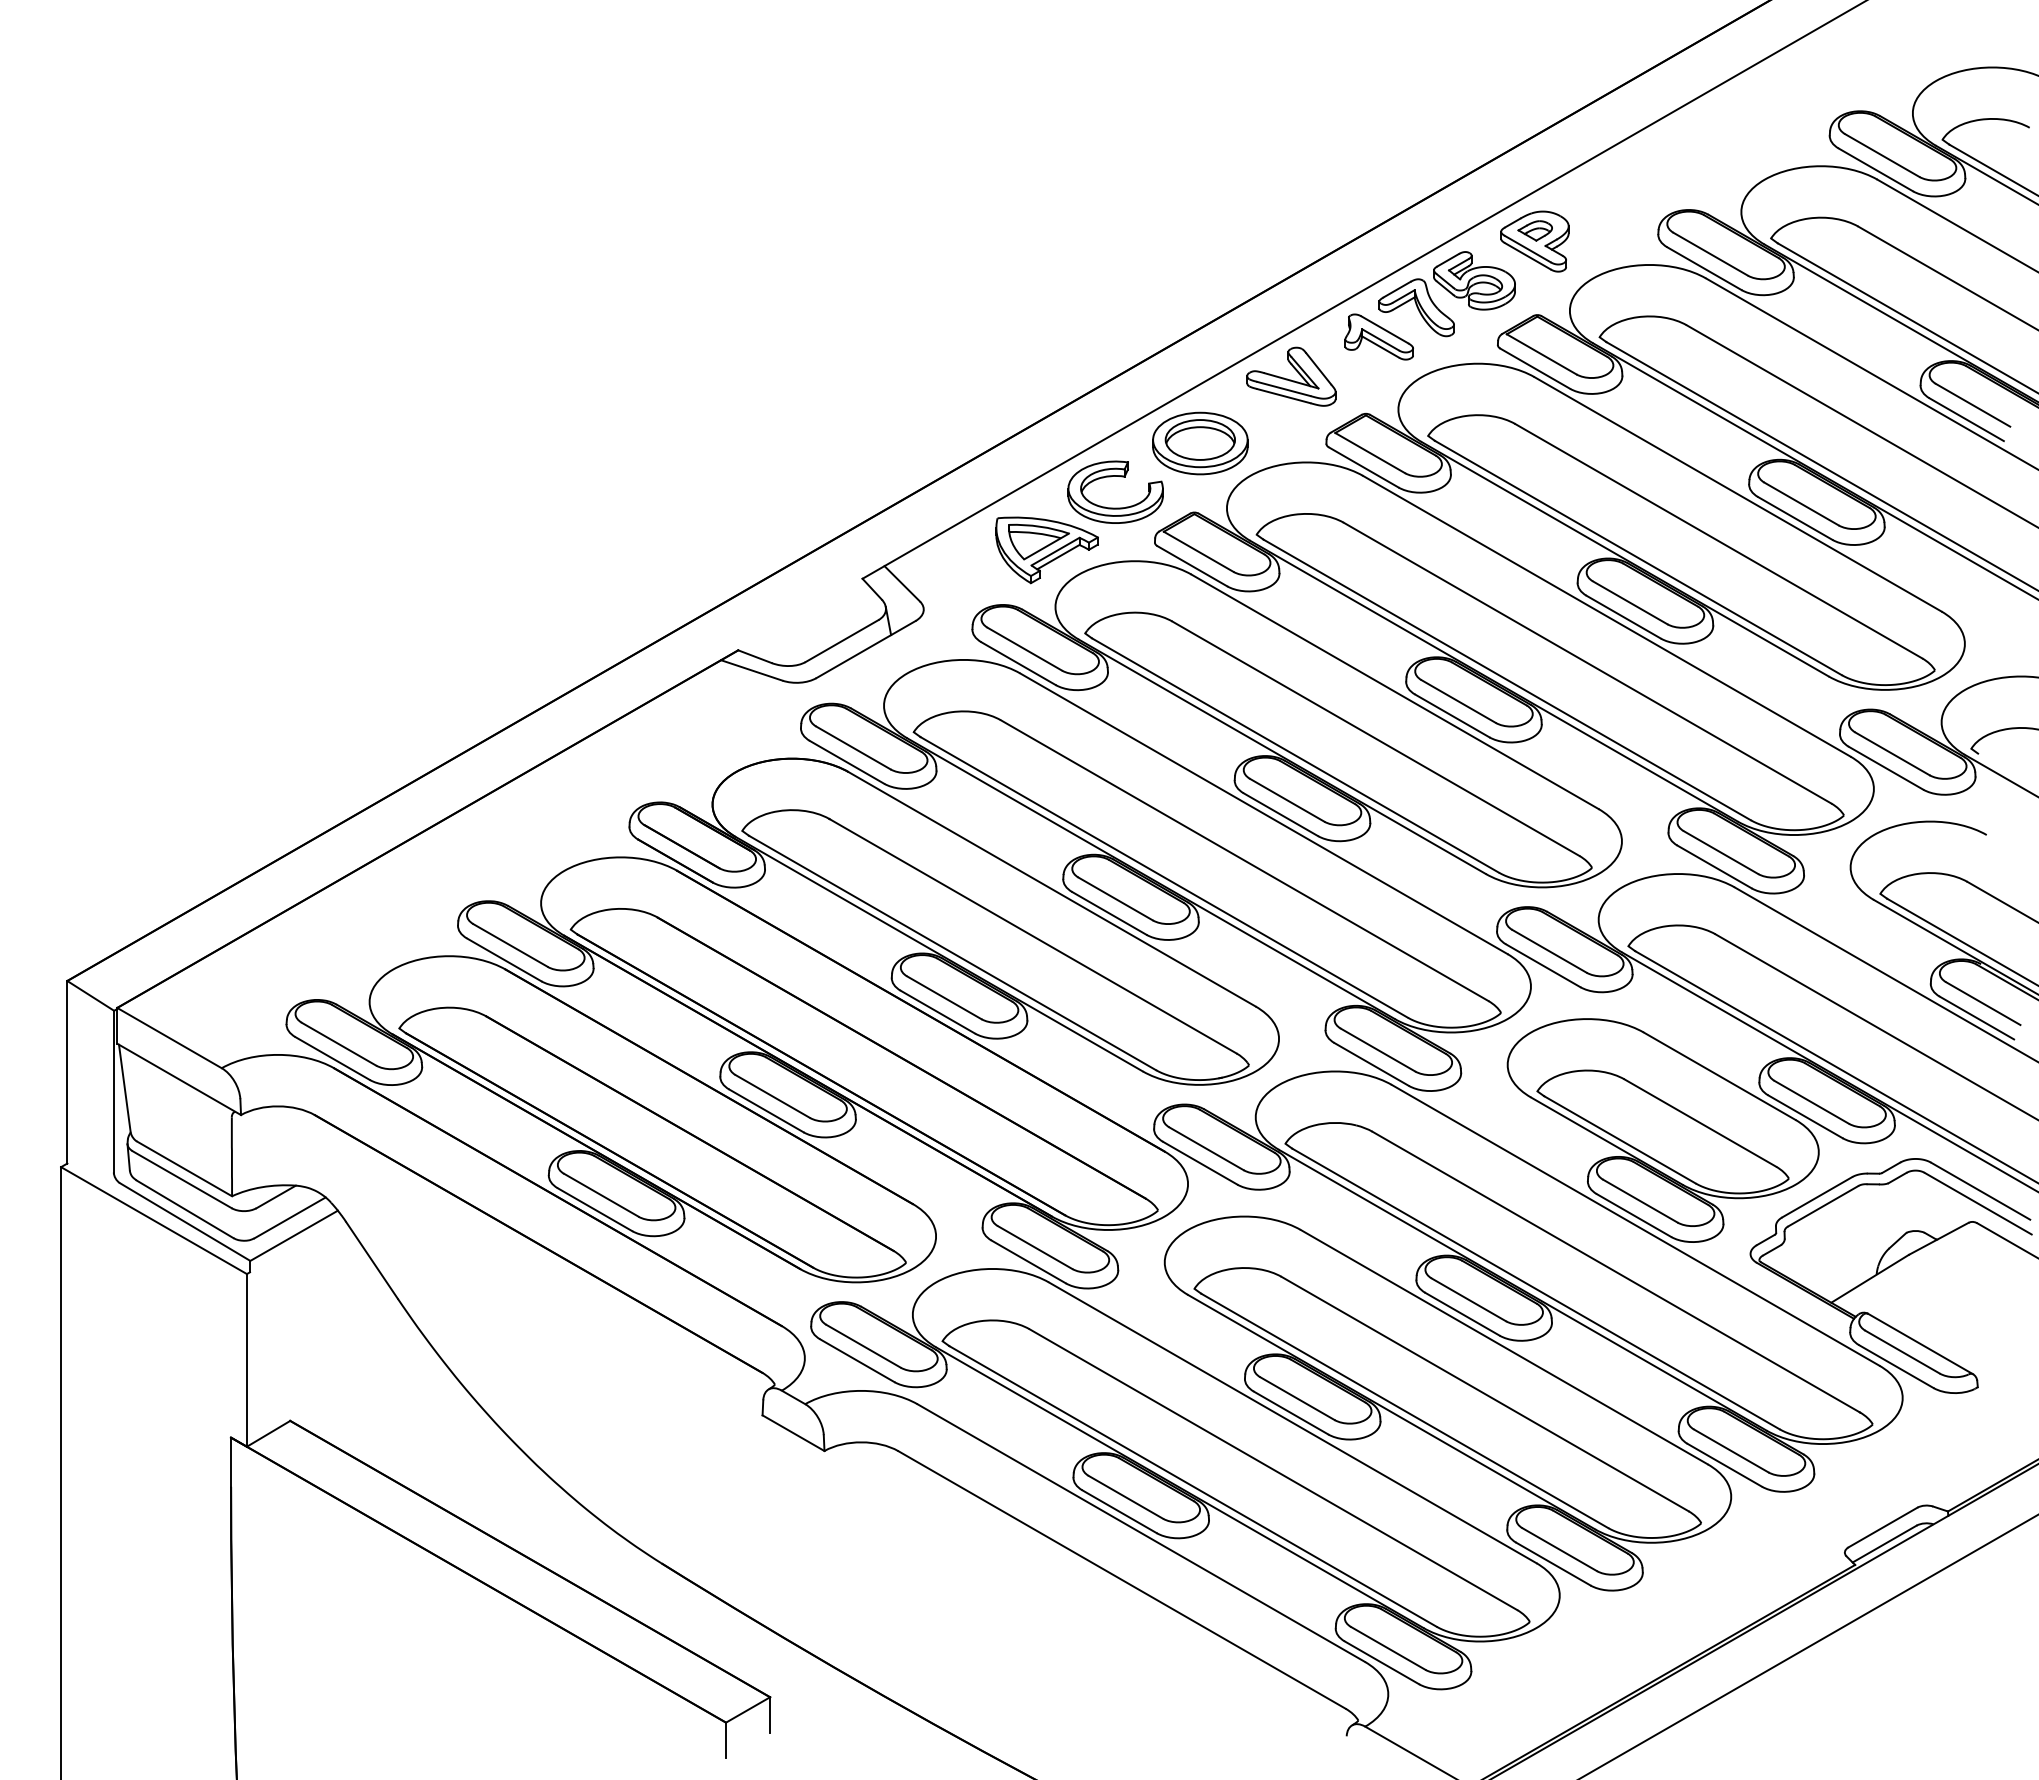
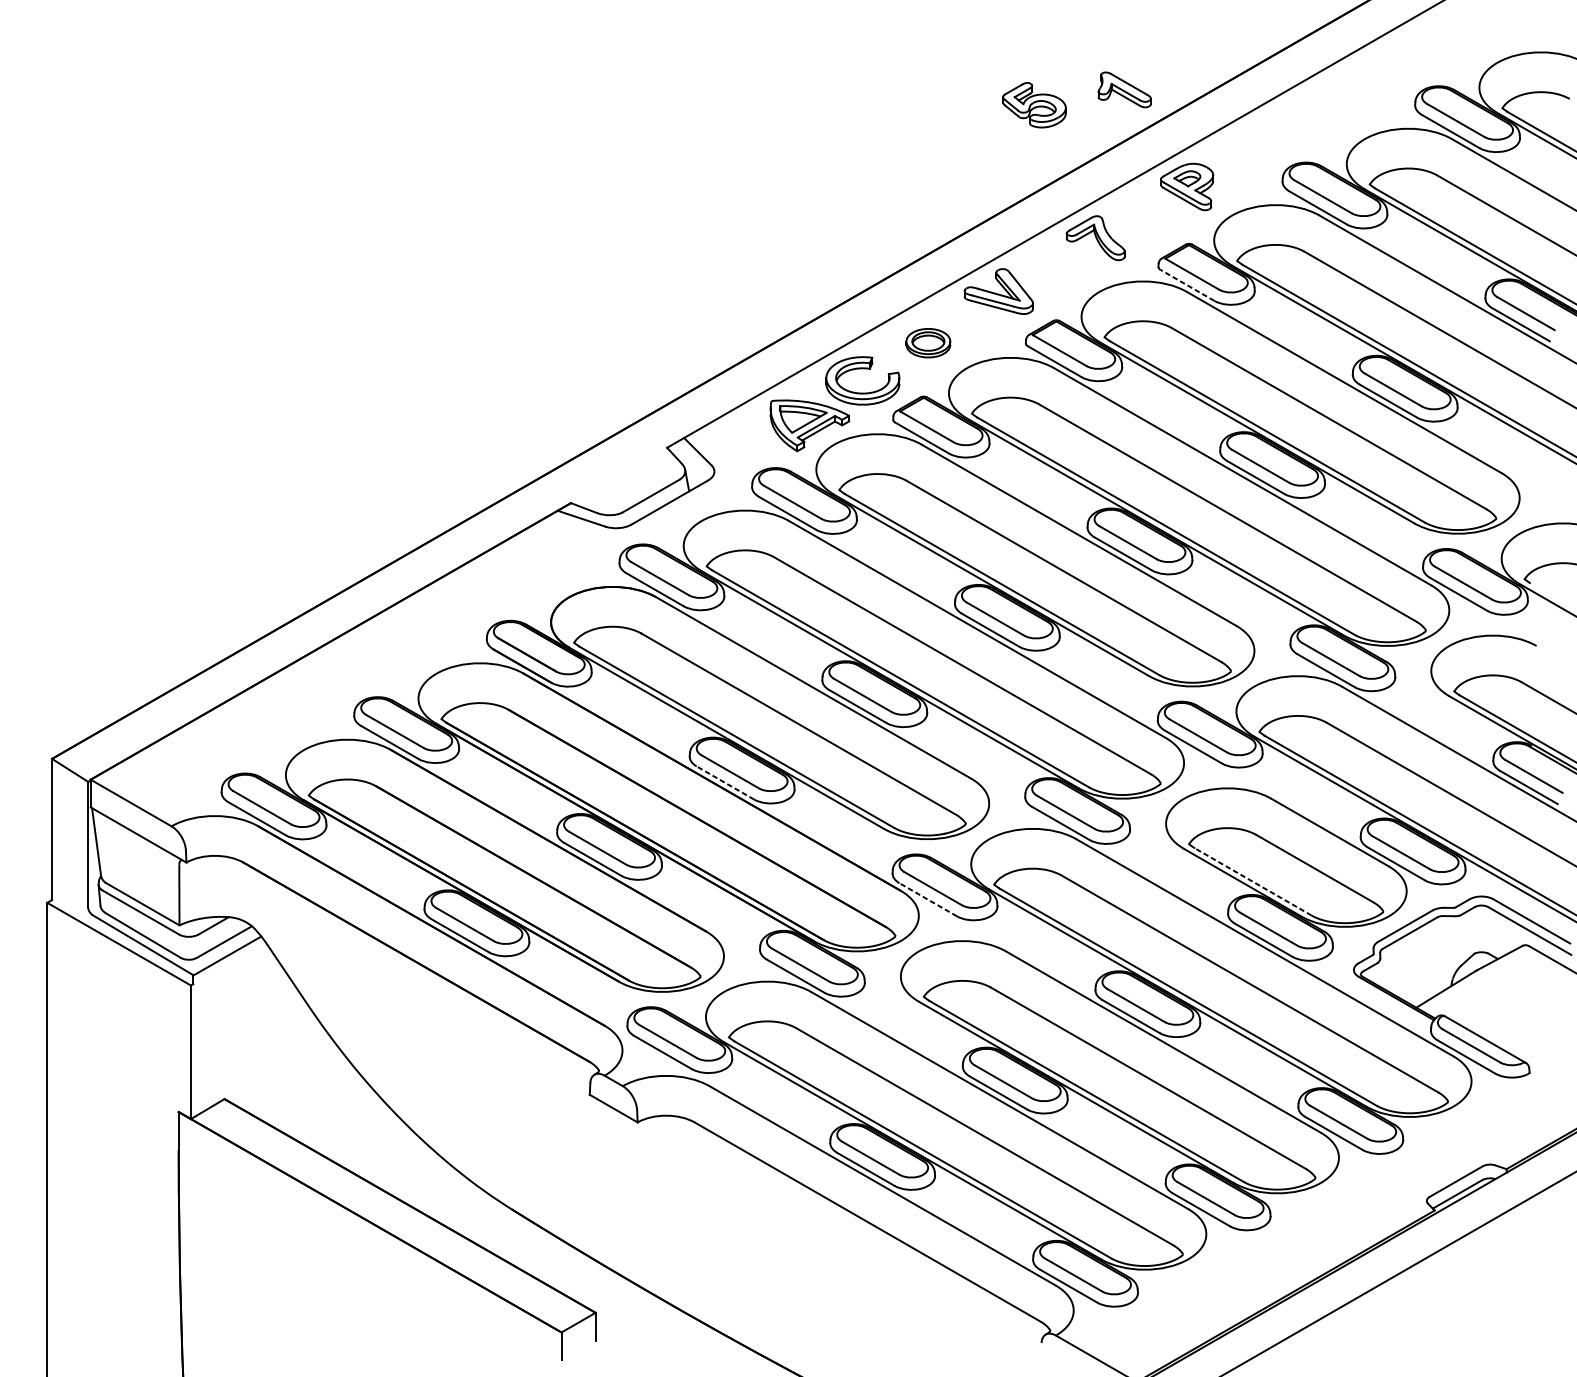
part: (1474, 280) -> (1034, 104), moved
part: (1378, 336) -> (1124, 89), moved
line: (1534, 368) -> (1186, 285), solid -> dashed
part: (1200, 443) -> (928, 343), size x0.6
line: (937, 1012) -> (725, 783), solid -> dashed
line: (1619, 1139) -> (1252, 881), solid -> dashed
line: (1200, 1163) -> (928, 900), solid -> dashed

